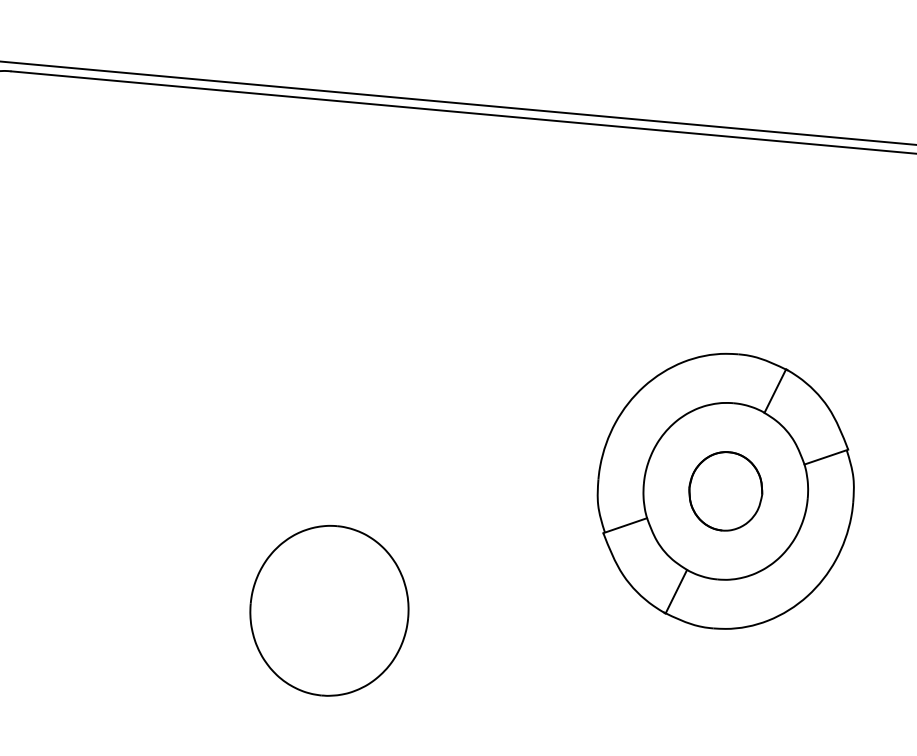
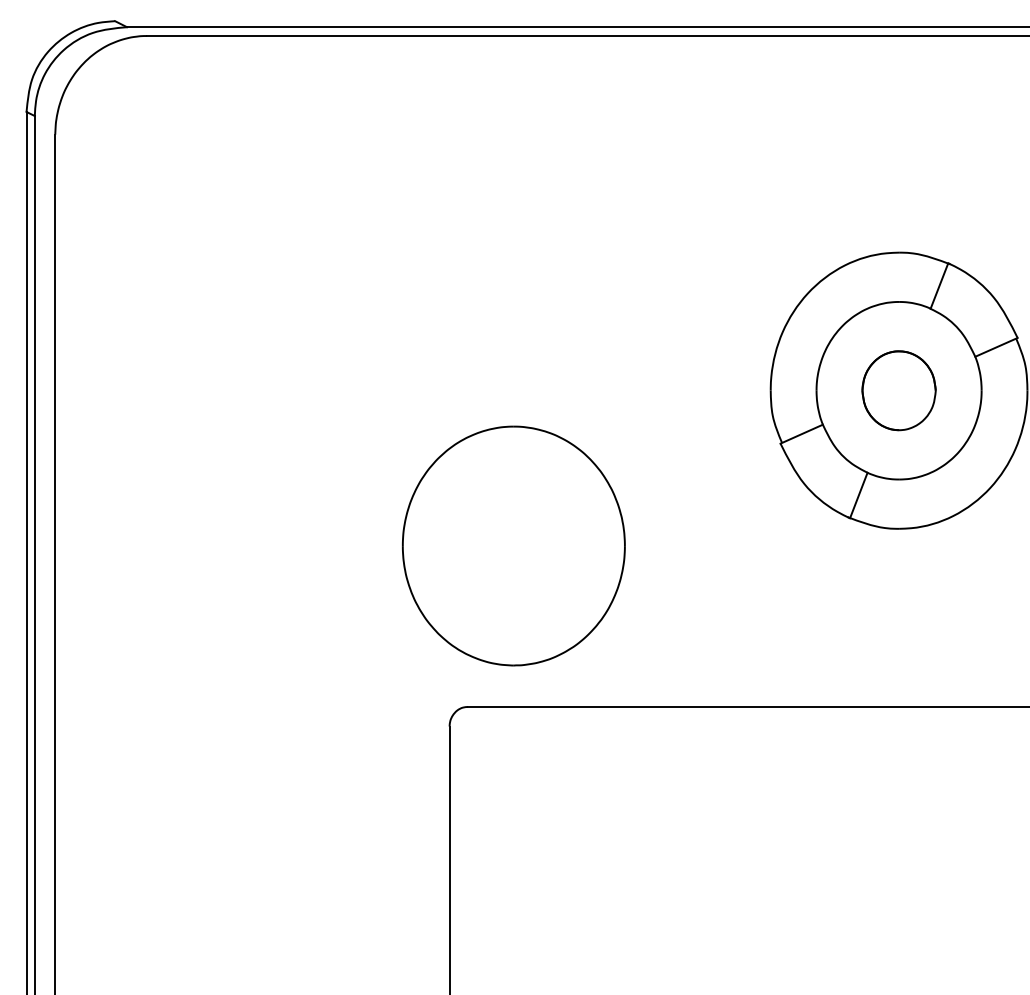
part: (329, 611) -> (513, 546), size x1.4

